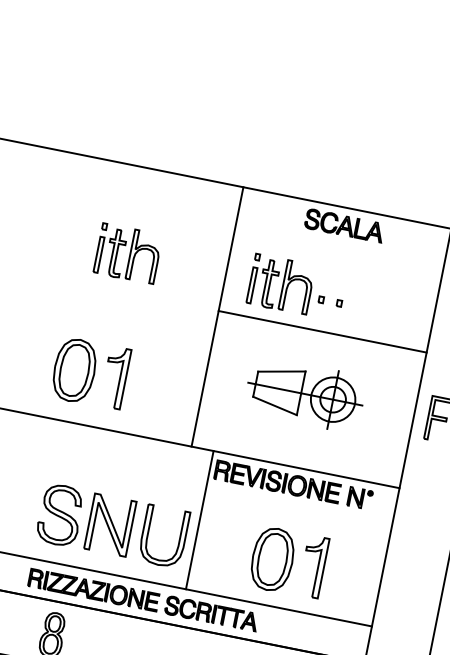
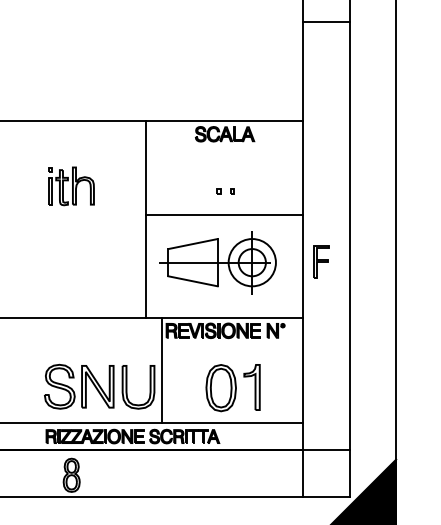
part: (281, 284) -> (187, 186), removed
part: (89, 373) -> (60, 279), removed
part: (300, 392) -> (217, 262), size x1.43

